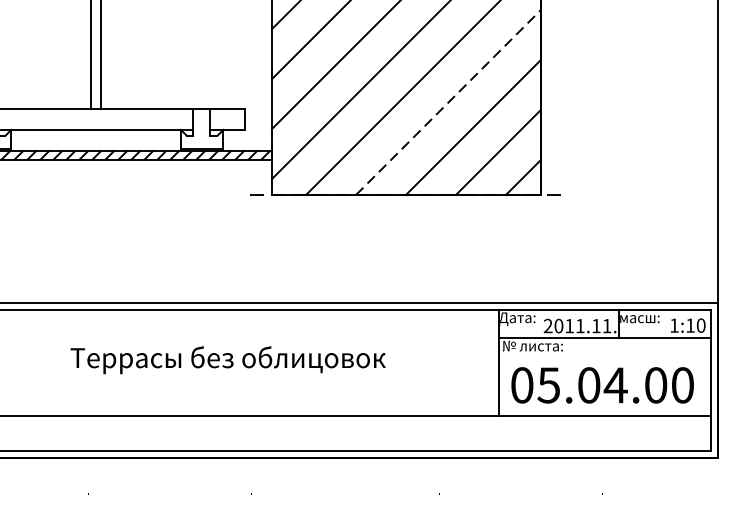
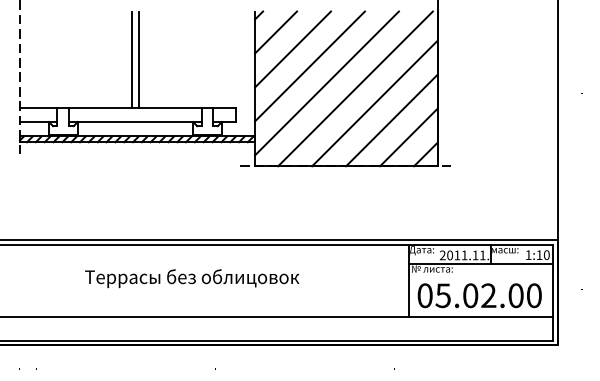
line: (447, 102) -> (374, 103), dashed -> solid
text: (228, 360) -> (192, 278), moved
text: (615, 385) -> (488, 295), 05.04.00 -> 05.02.00

